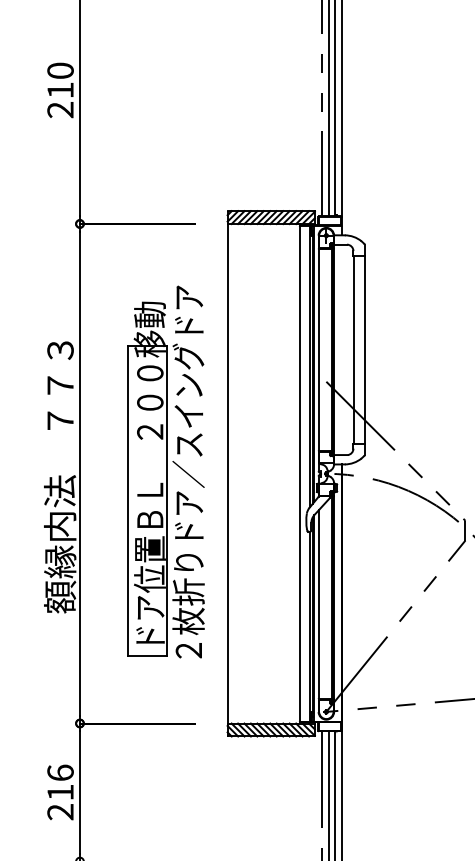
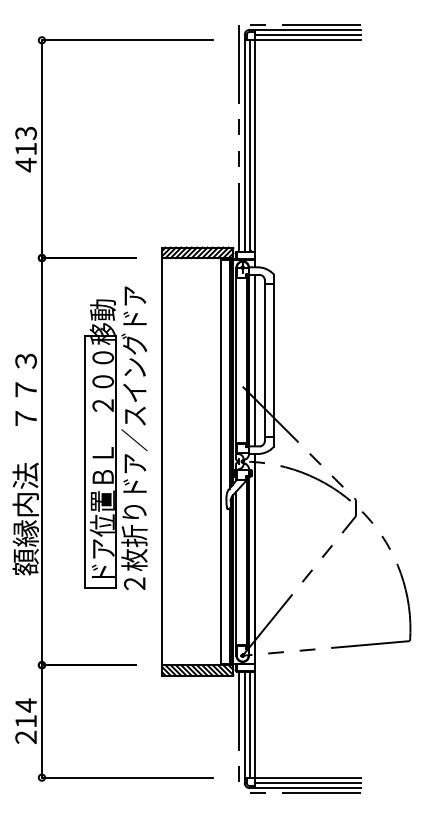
text: (59, 90) -> (25, 149), 210 -> 413
line: (342, 349) -> (255, 360), added
part: (165, 471) -> (115, 437), moved
text: (59, 772) -> (25, 705), 216 -> 214

